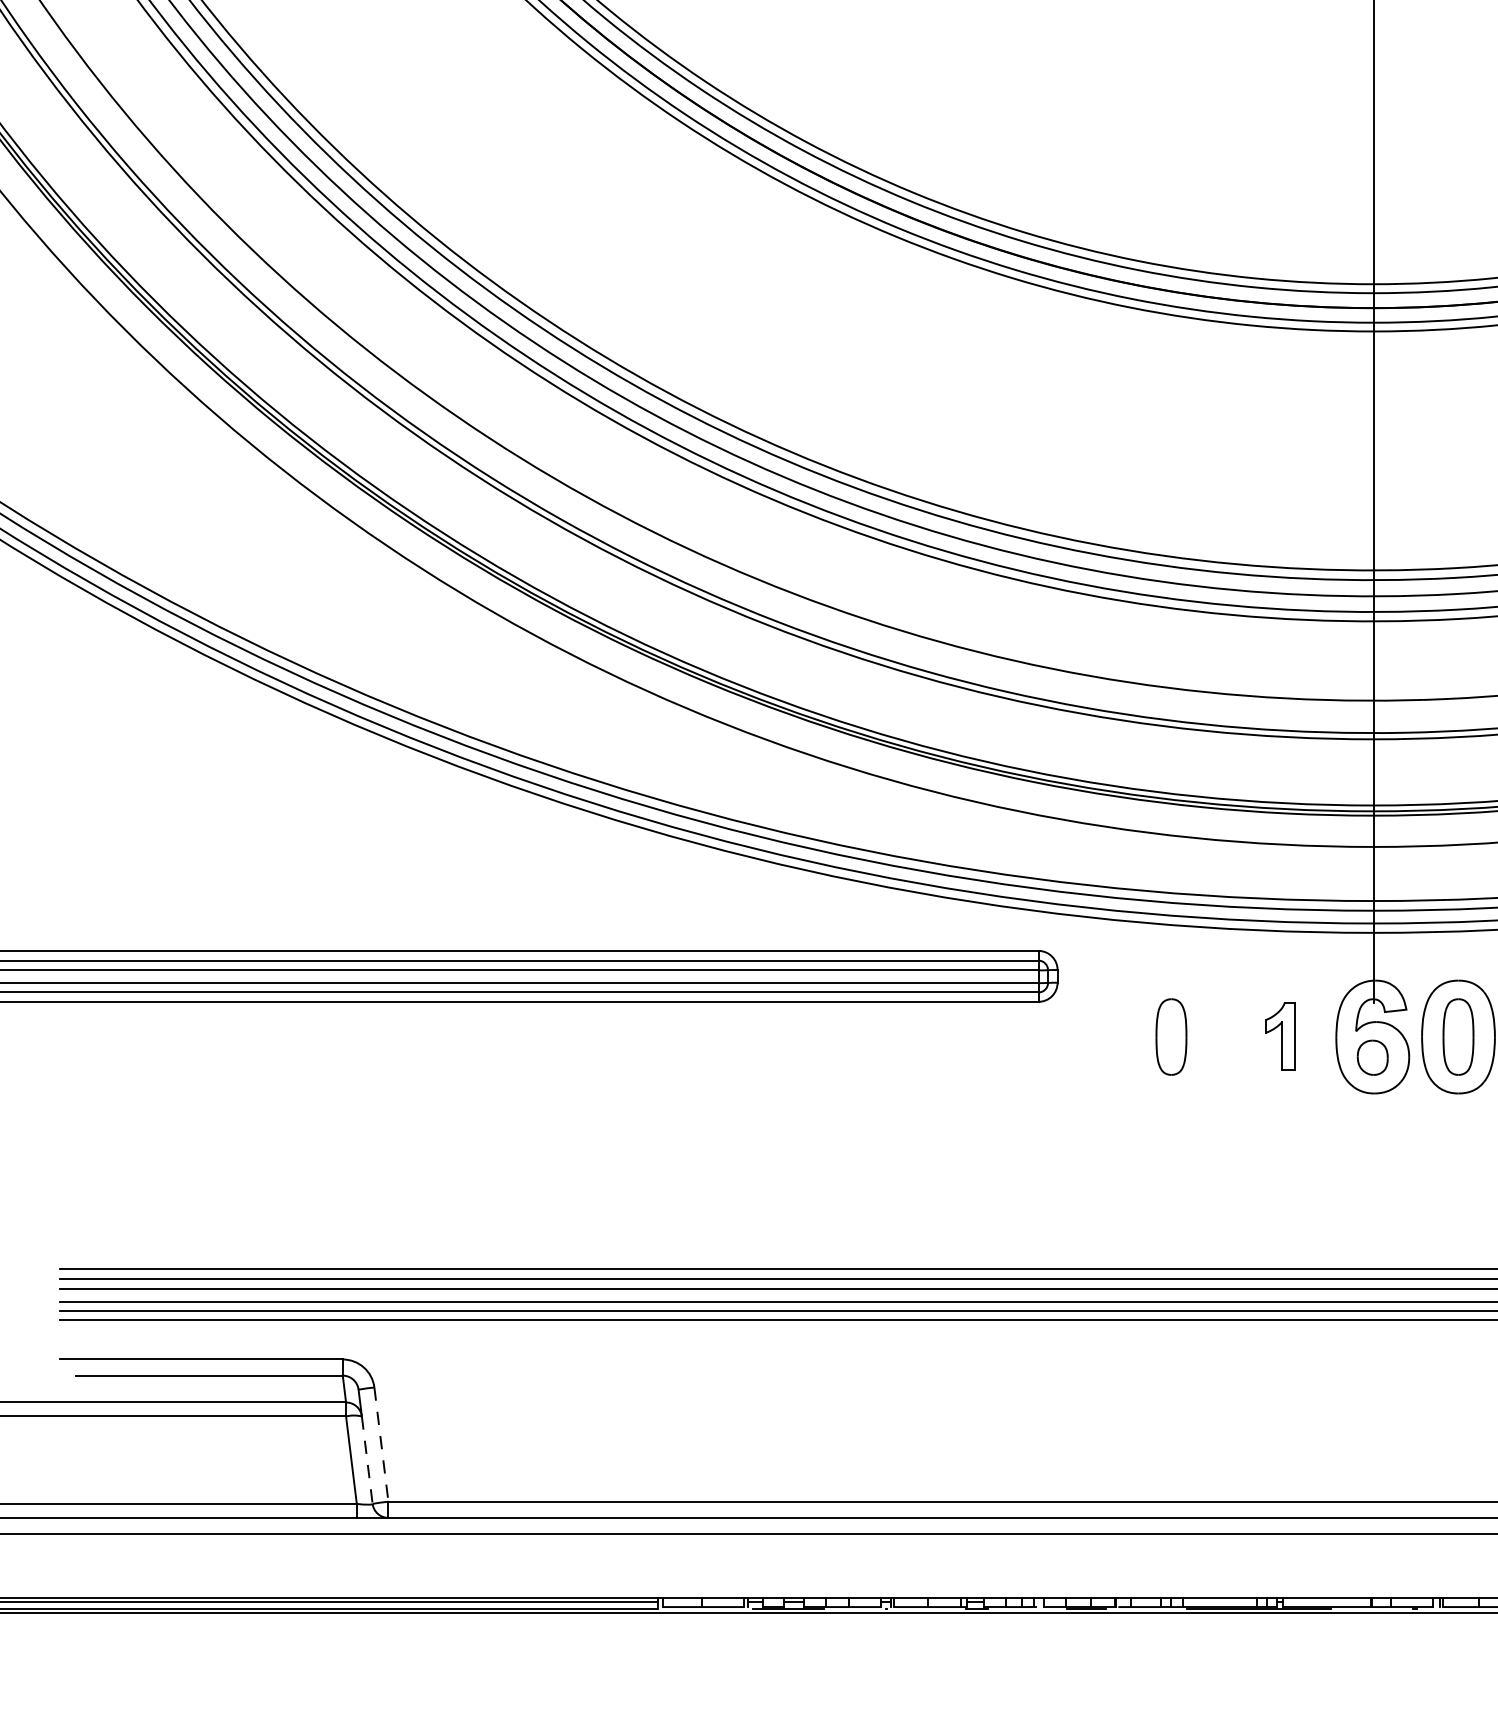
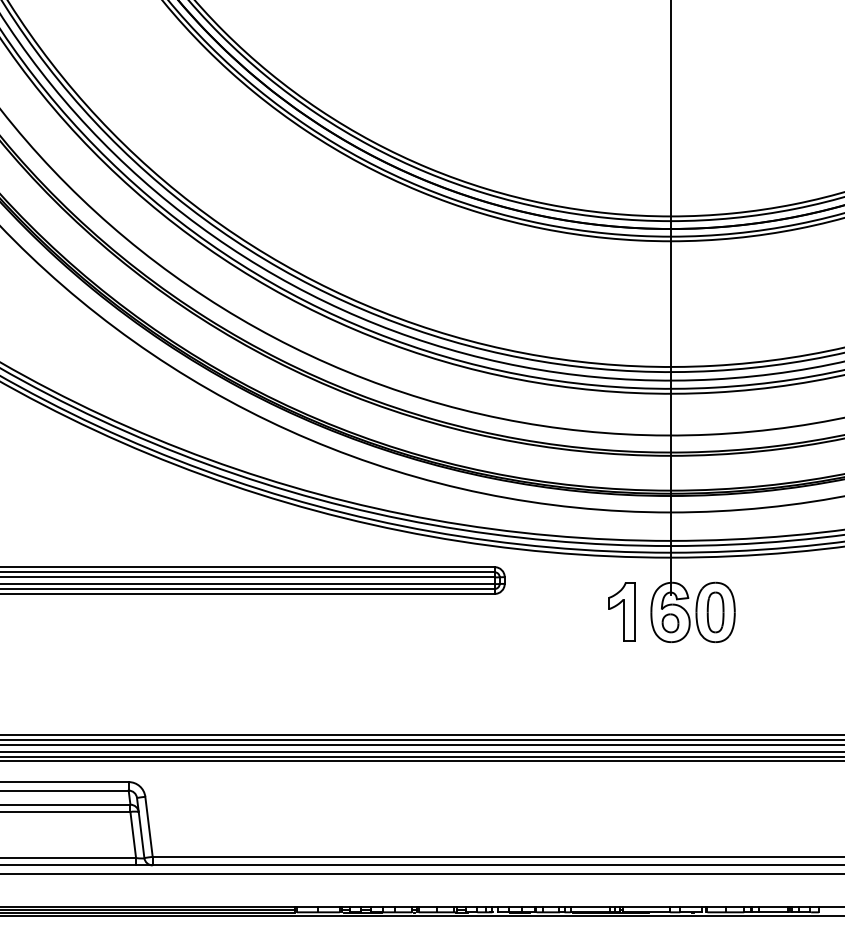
part: (1279, 1035) -> (621, 611), size x1.67
part: (1171, 1037) -> (564, 612), removed
line: (382, 1445) -> (149, 827), dashed -> solid
line: (367, 1461) -> (141, 835), dashed -> solid

